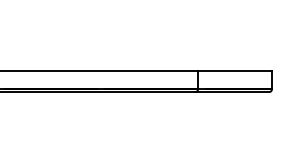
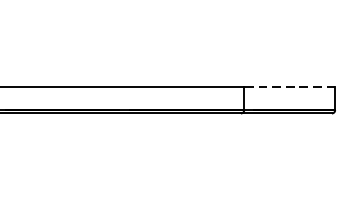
line: (234, 70) -> (289, 86), solid -> dashed

